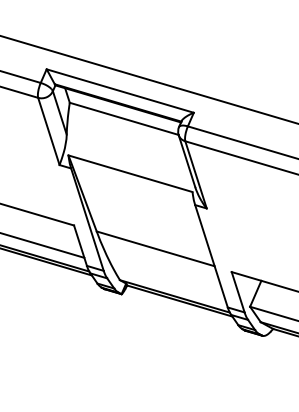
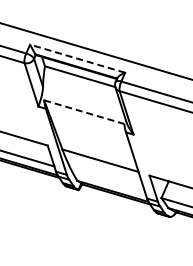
line: (120, 90) -> (77, 58), solid -> dashed
line: (130, 174) -> (84, 112), solid -> dashed

